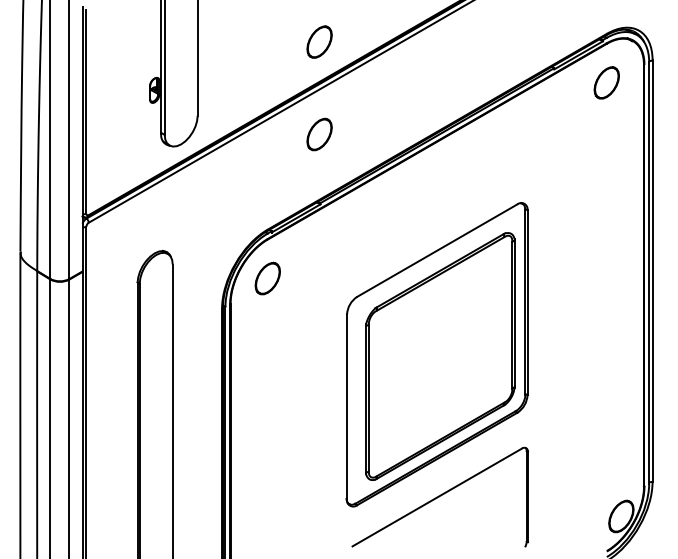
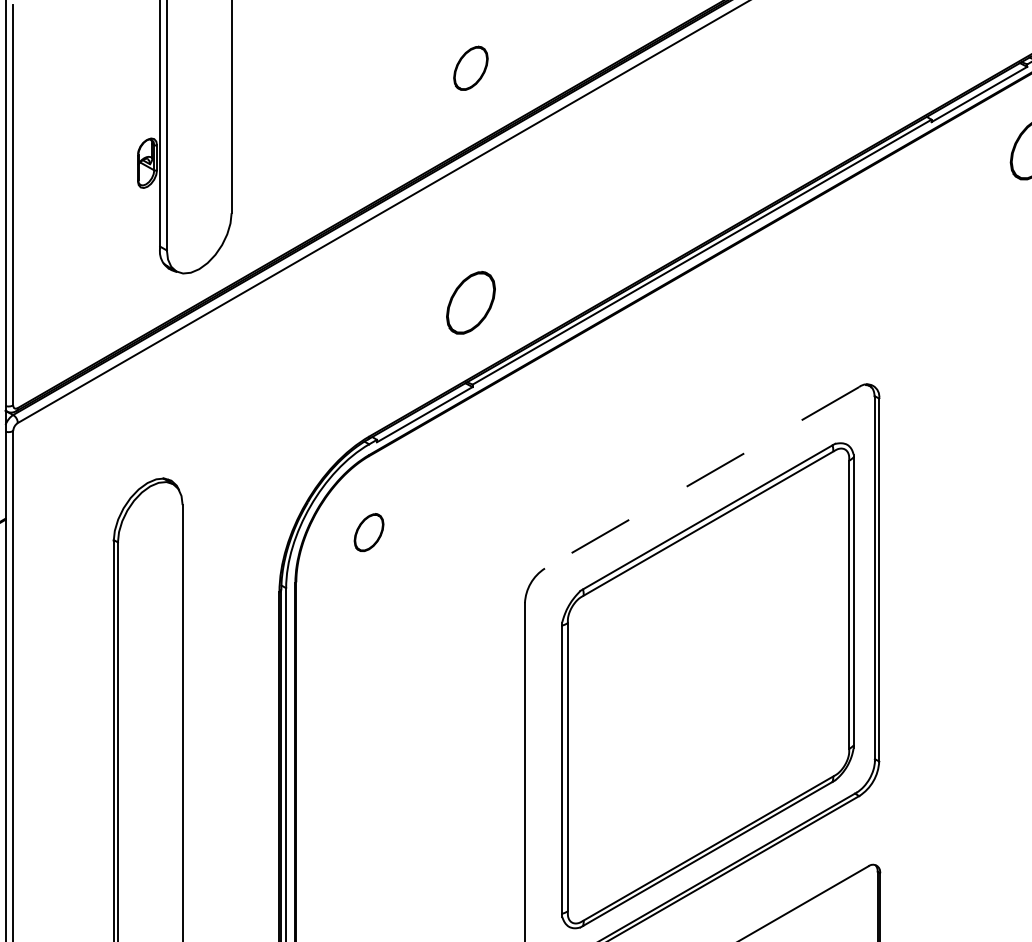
part: (319, 41) -> (470, 67), size x0.7
part: (319, 134) -> (470, 302), moved
line: (436, 250) -> (700, 477), solid -> dashed
part: (267, 278) -> (368, 532), size x0.6

